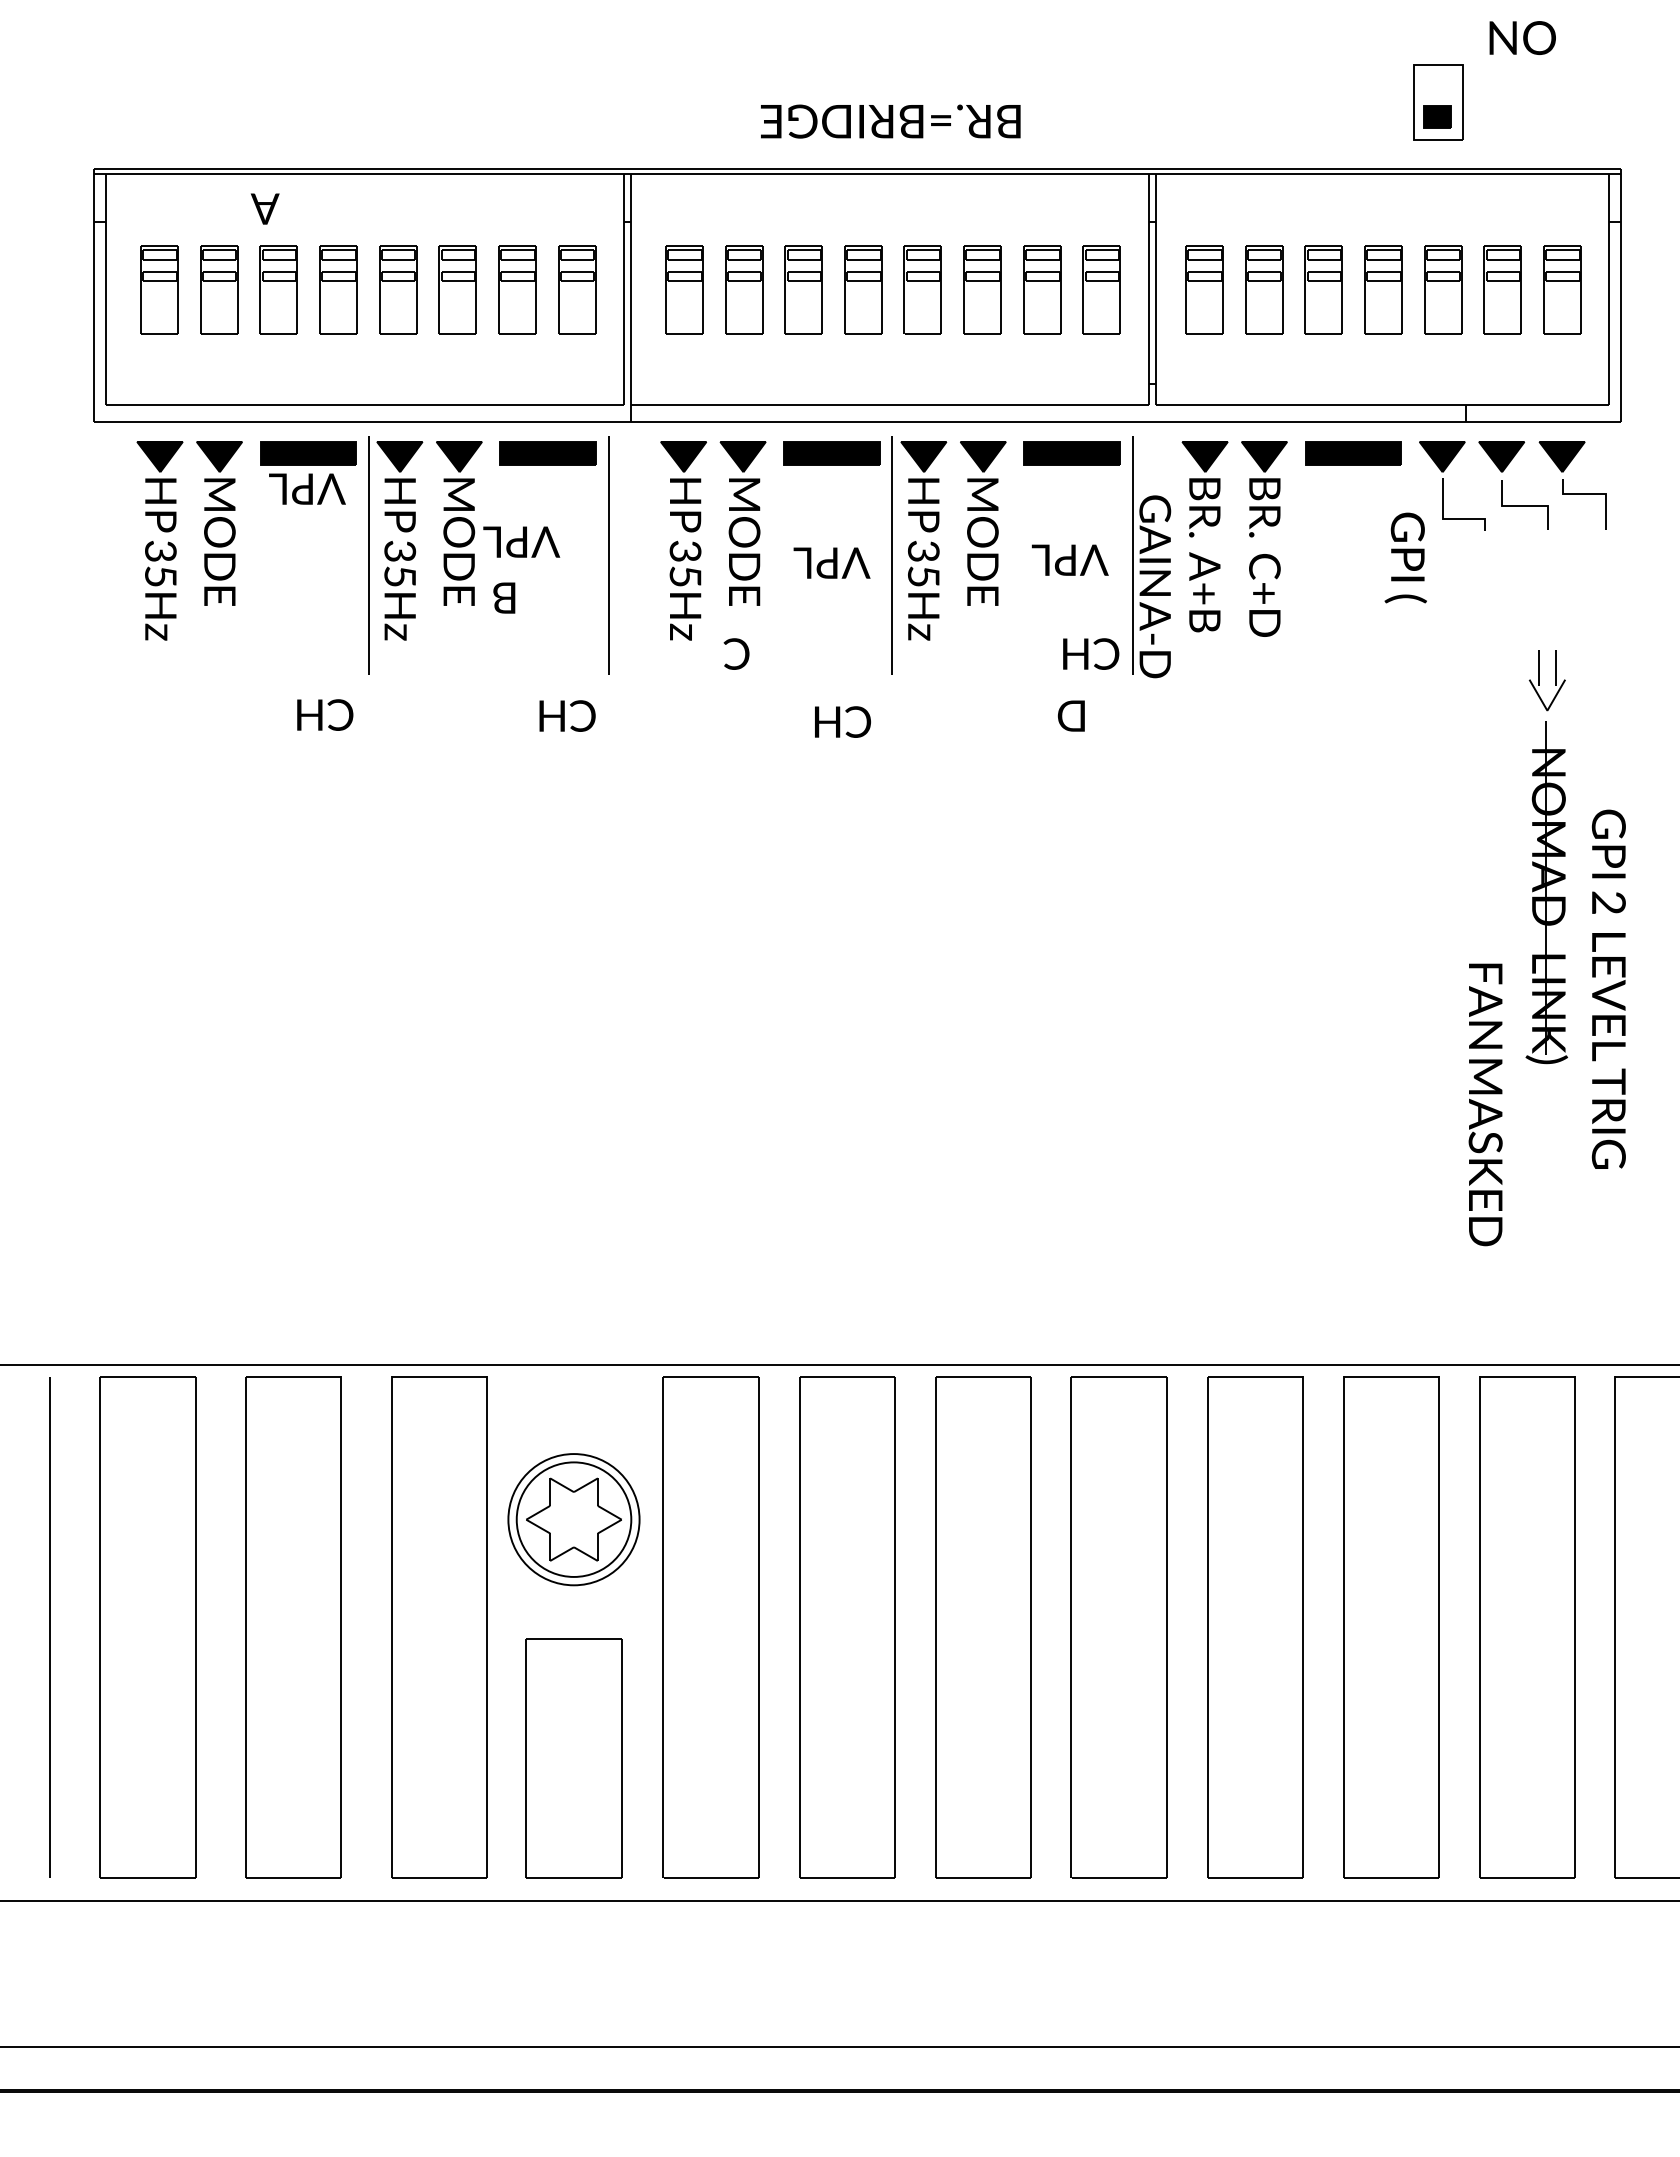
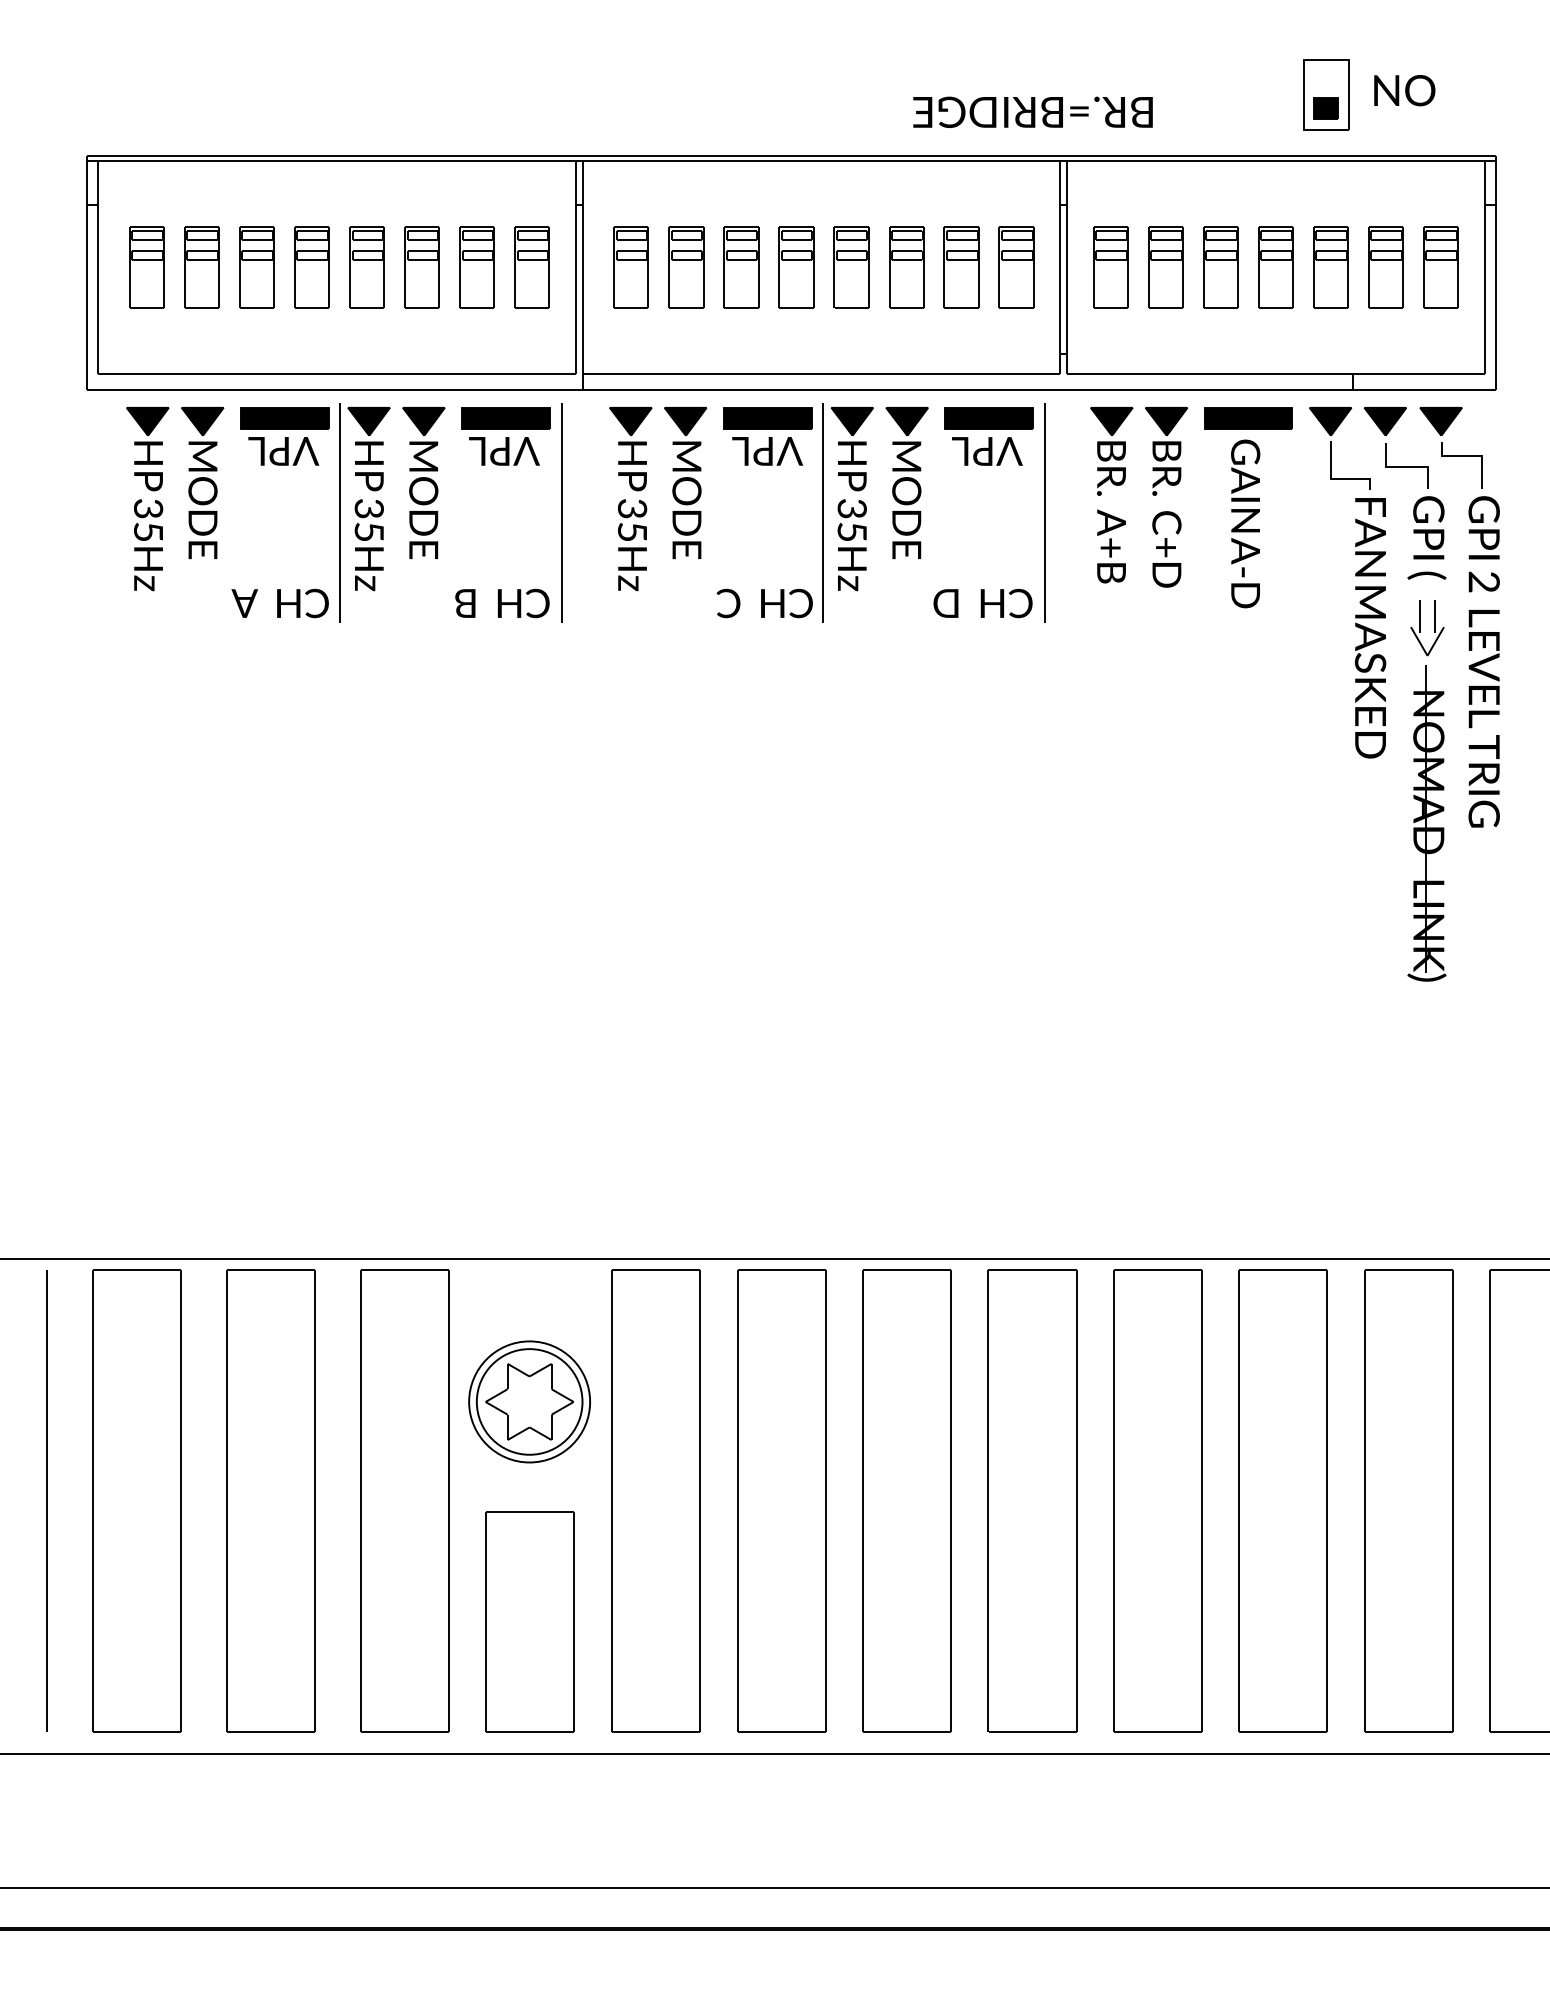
text: (1522, 37) -> (1404, 90), moved
text: (890, 121) -> (1032, 112), moved
text: (264, 208) -> (244, 602), moved
text: (521, 541) -> (504, 450), moved
text: (1405, 557) -> (1426, 537), moved
text: (1069, 559) -> (986, 450), moved
text: (831, 562) -> (767, 450), moved
text: (1155, 586) -> (1245, 523), moved
text: (504, 597) -> (465, 602), moved
text: (736, 653) -> (728, 602), moved
text: (325, 714) -> (303, 602), moved
text: (567, 715) -> (523, 602), moved
text: (1071, 715) -> (946, 602), moved
text: (842, 721) -> (786, 602), moved
text: (1608, 988) -> (1483, 661), moved
text: (1485, 1104) -> (1370, 627), moved

